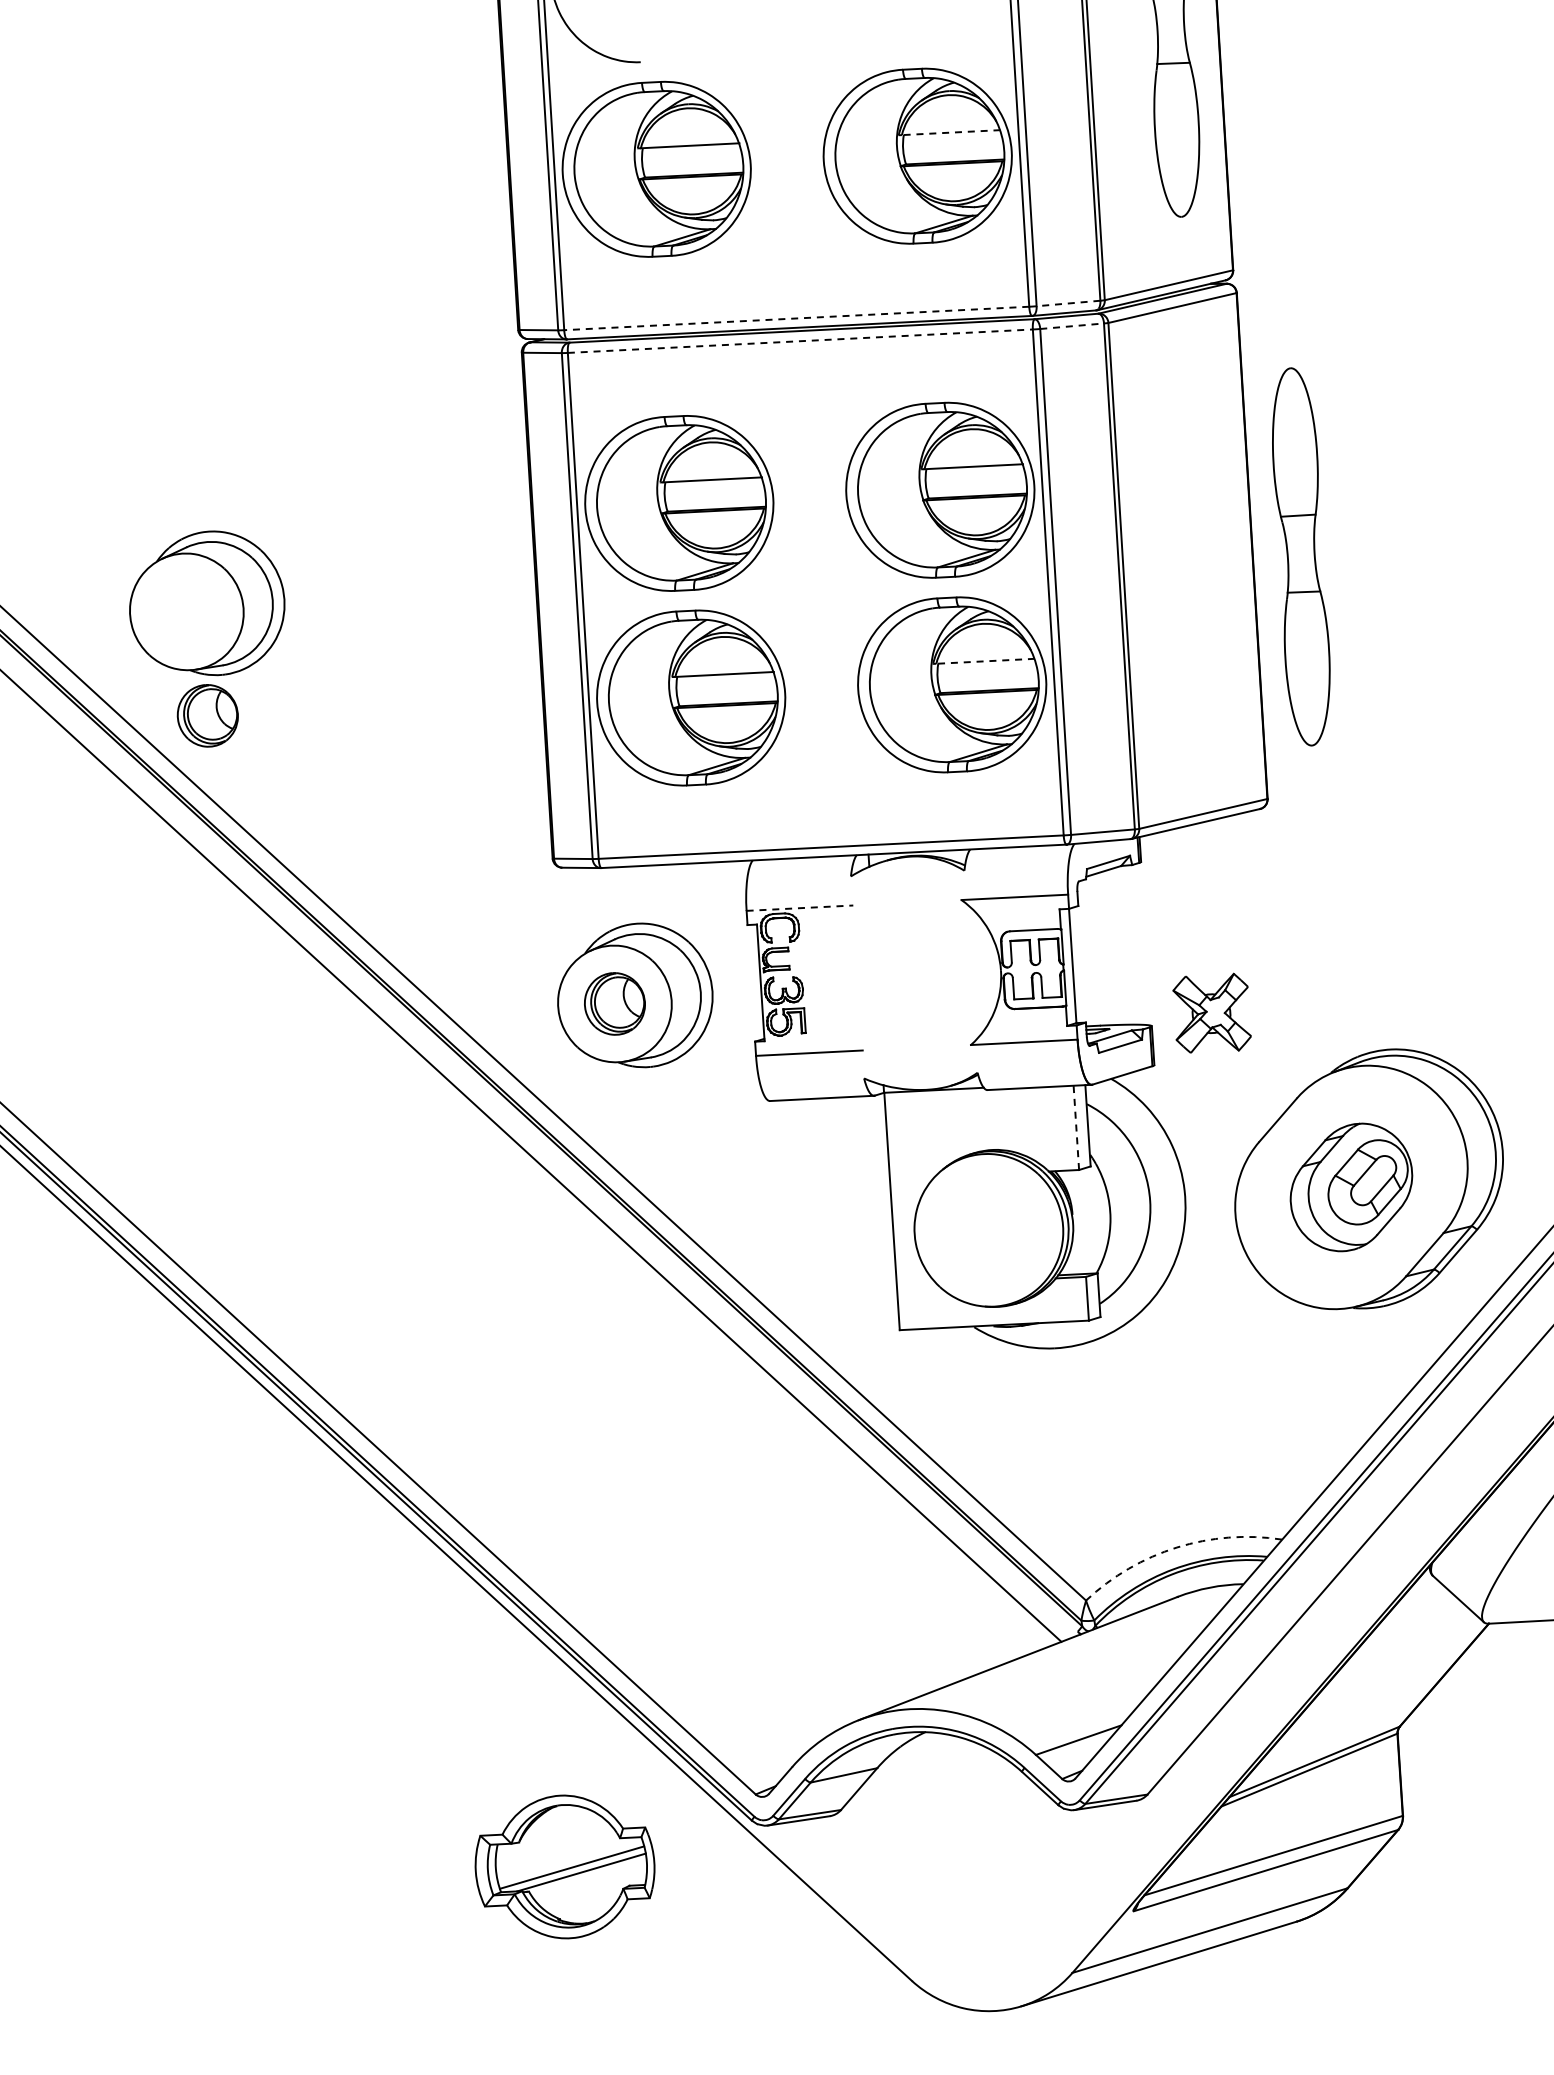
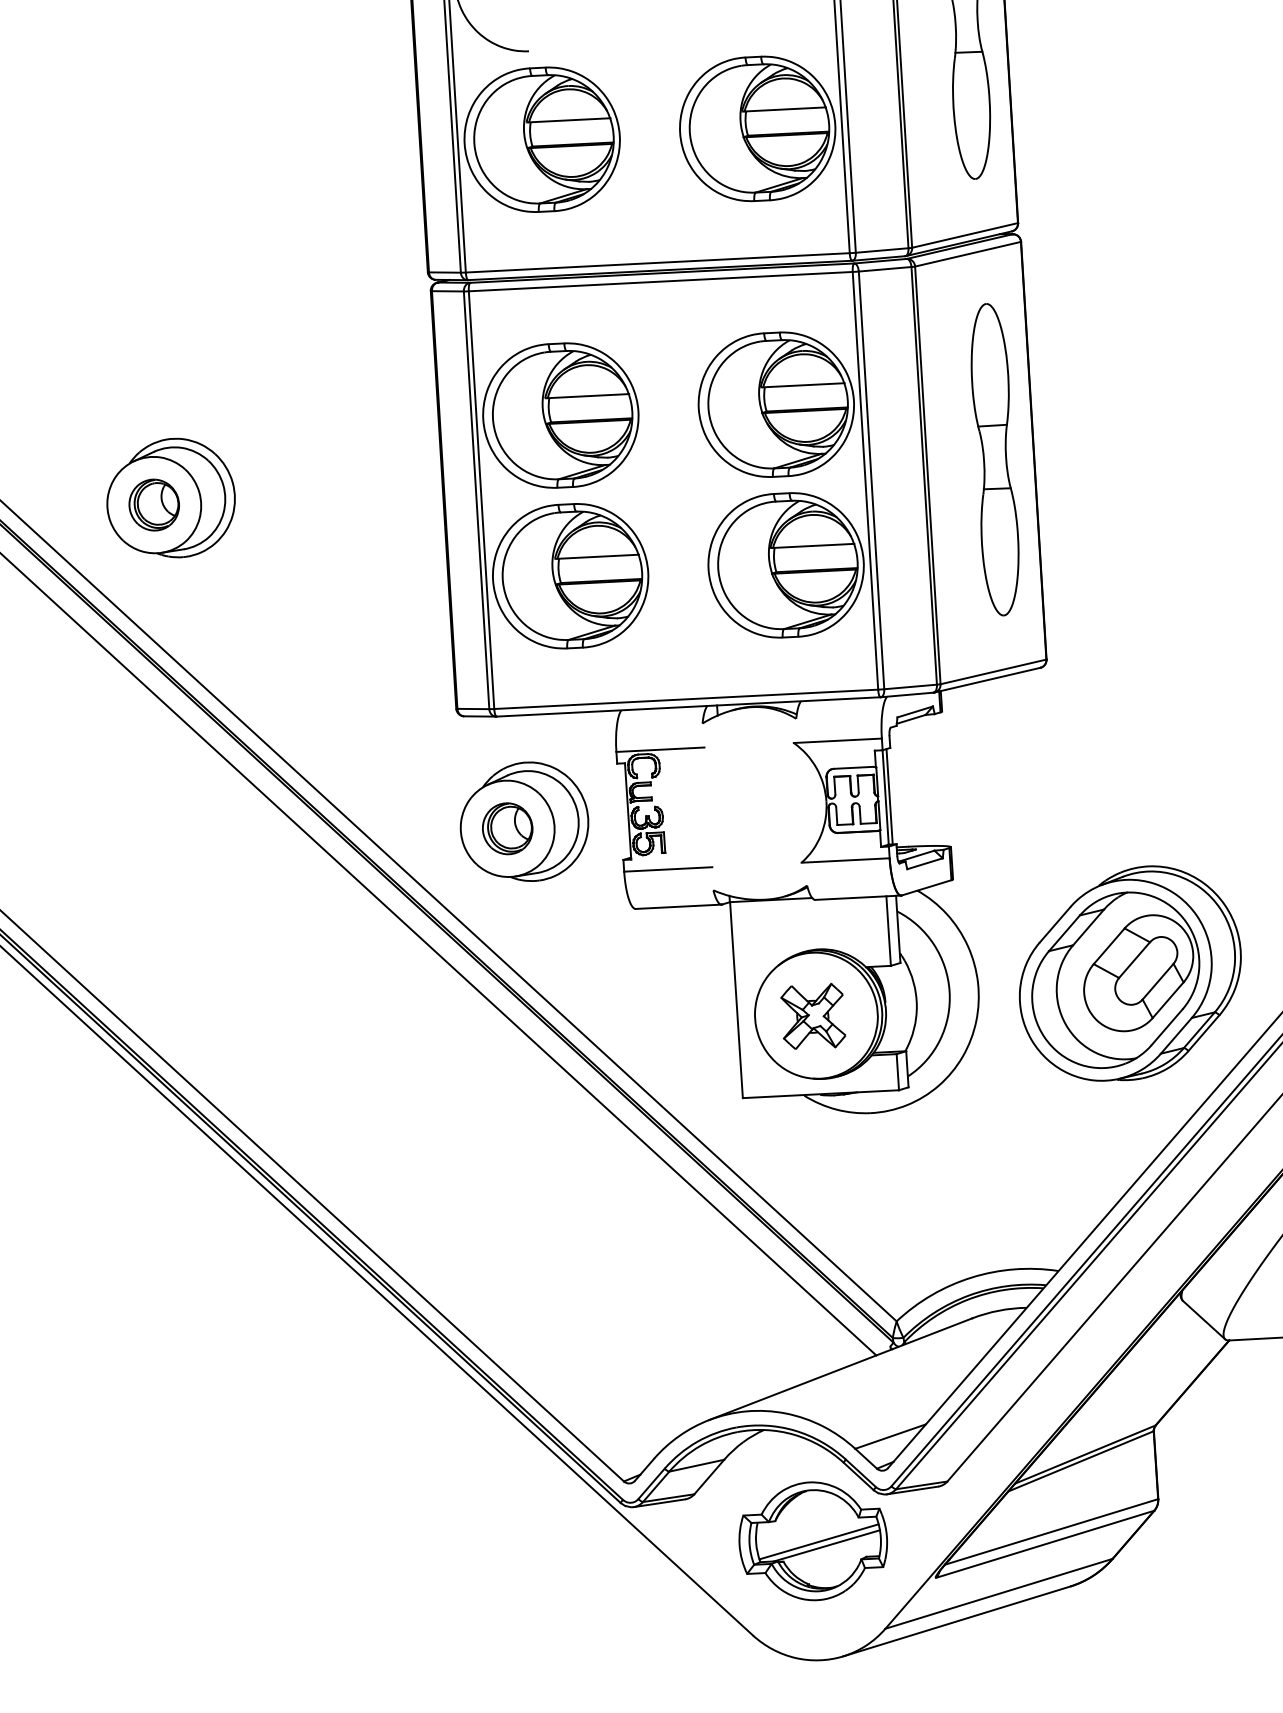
line: (950, 132) -> (784, 109), dashed -> solid
line: (1068, 303) -> (882, 250), dashed -> solid
line: (796, 318) -> (657, 262), dashed -> solid
line: (1072, 326) -> (885, 269), dashed -> solid
line: (800, 341) -> (660, 281), dashed -> solid
part: (1301, 556) -> (995, 459), moved
line: (985, 661) -> (813, 546), dashed -> solid
part: (207, 715) -> (153, 504), moved
line: (800, 908) -> (660, 749), dashed -> solid
line: (1077, 964) -> (889, 796), added
part: (1211, 1012) -> (812, 1015), moved
line: (1076, 1127) -> (888, 930), dashed -> solid
part: (1351, 1187) -> (1115, 980), size x1.67
arc: (1176, 1547) -> (971, 1277), dashed -> solid
part: (564, 1866) -> (812, 1540), moved

